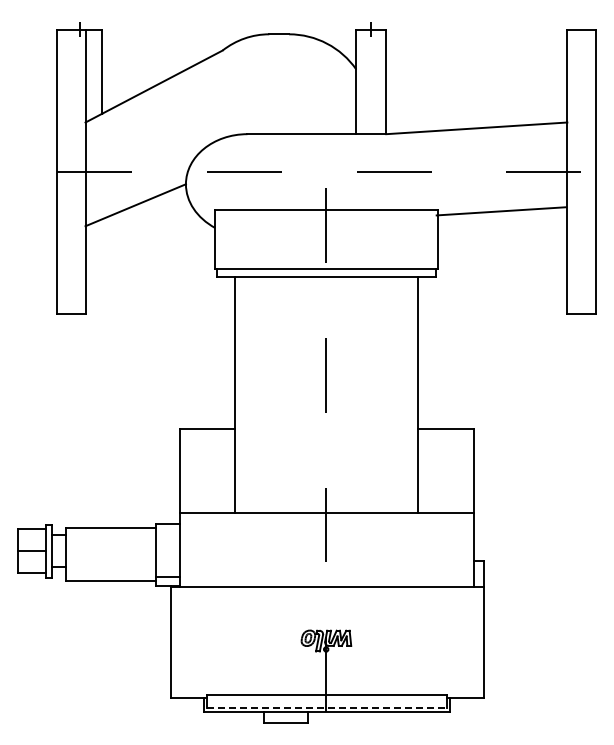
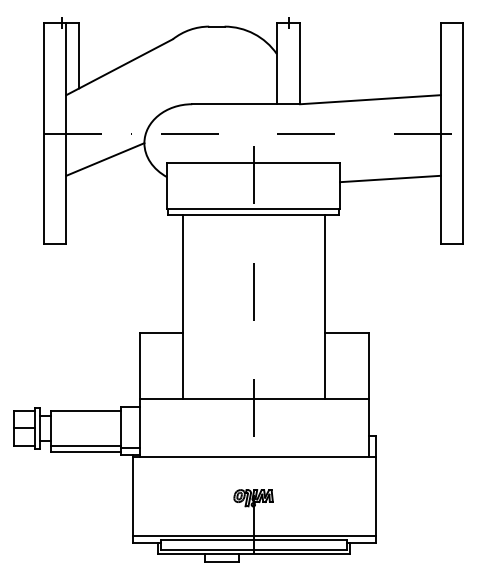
line: (501, 211) -> (390, 179), moved
line: (111, 574) -> (86, 446), added
line: (326, 689) -> (253, 535), added
line: (327, 707) -> (254, 549), dashed -> solid

